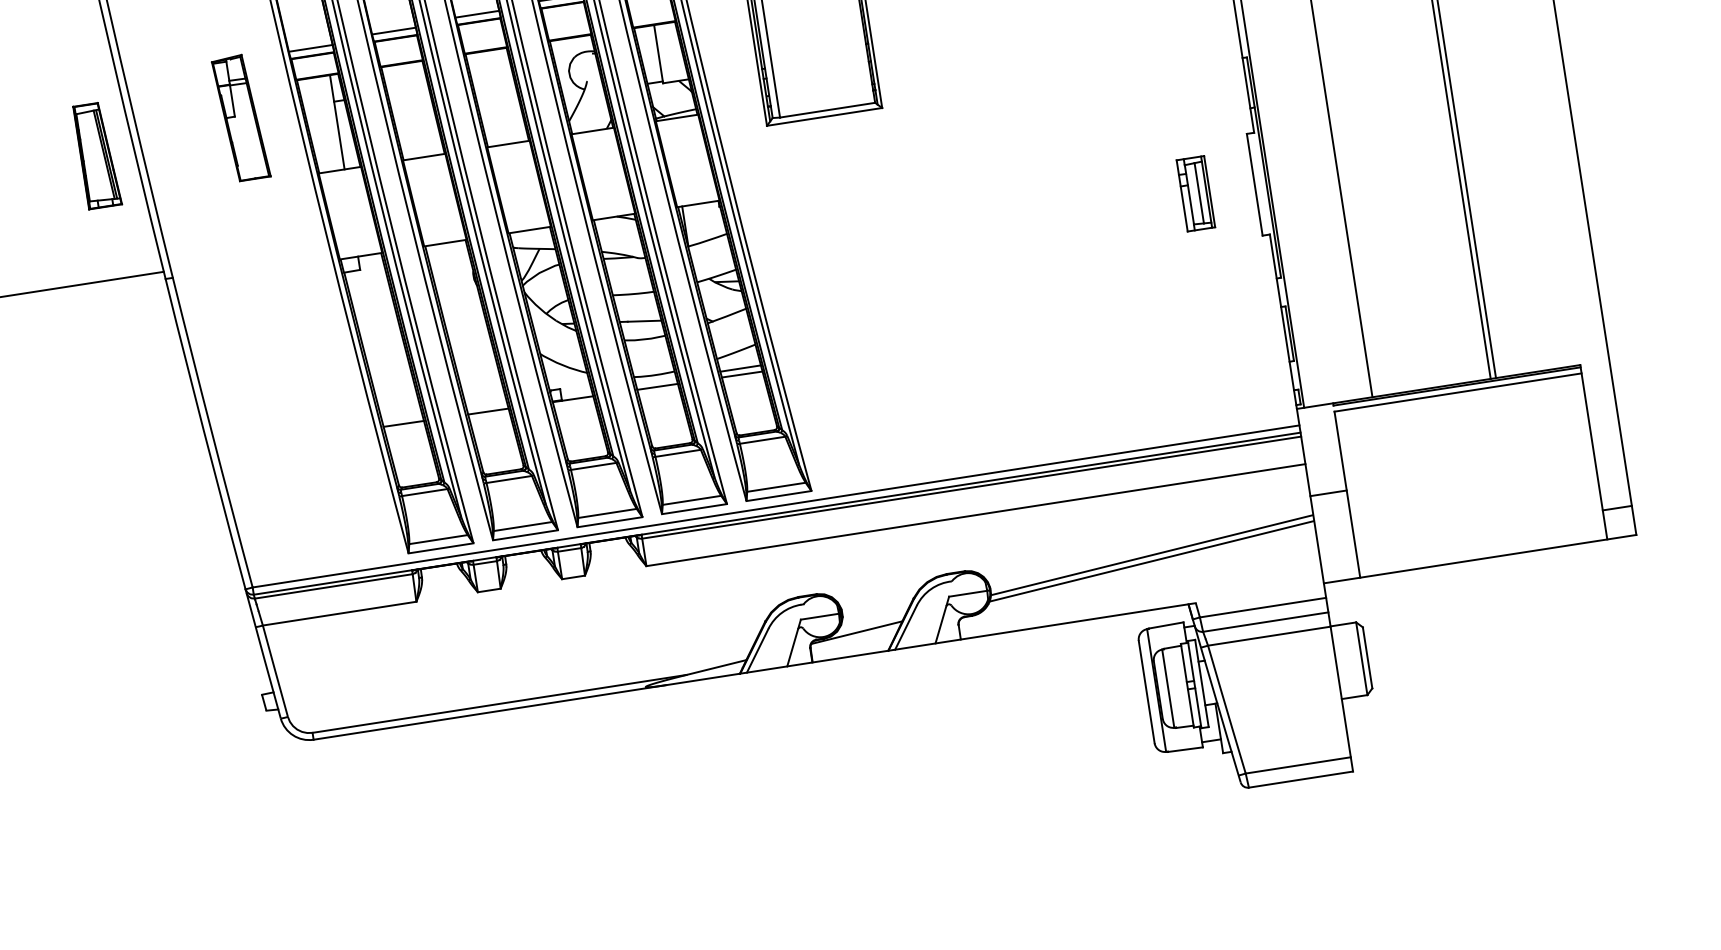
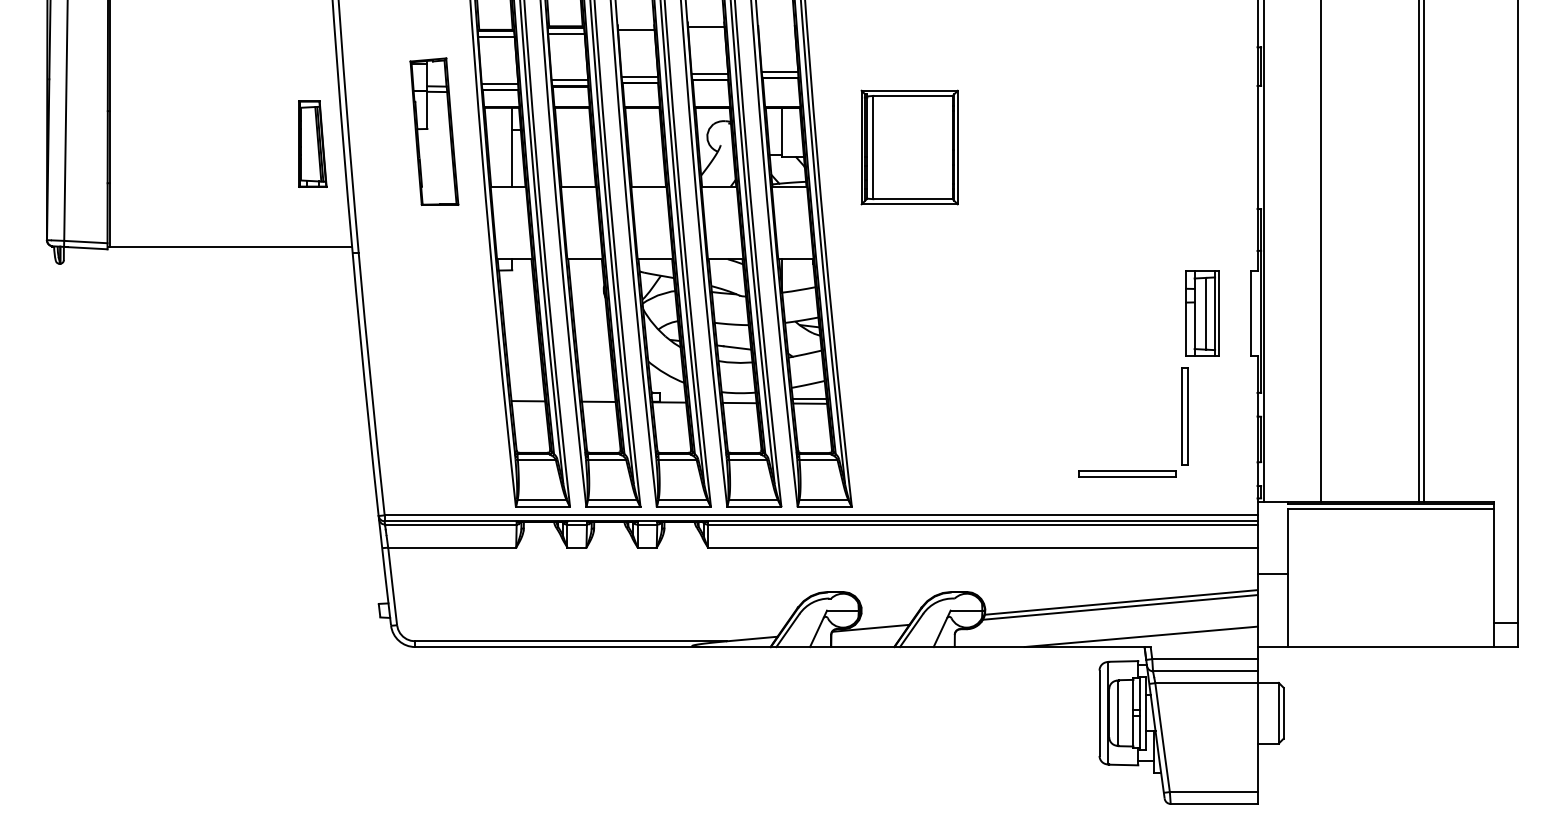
part: (241, 117) -> (434, 131), size x1.43
part: (1196, 193) -> (1202, 313), size x1.43
part: (1191, 328) -> (1181, 422), added
line: (1181, 592) -> (1140, 636), added

